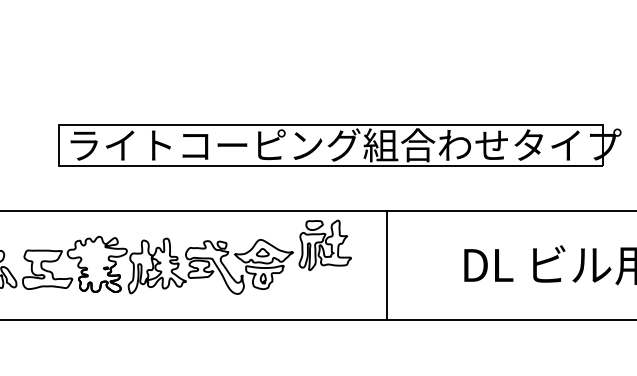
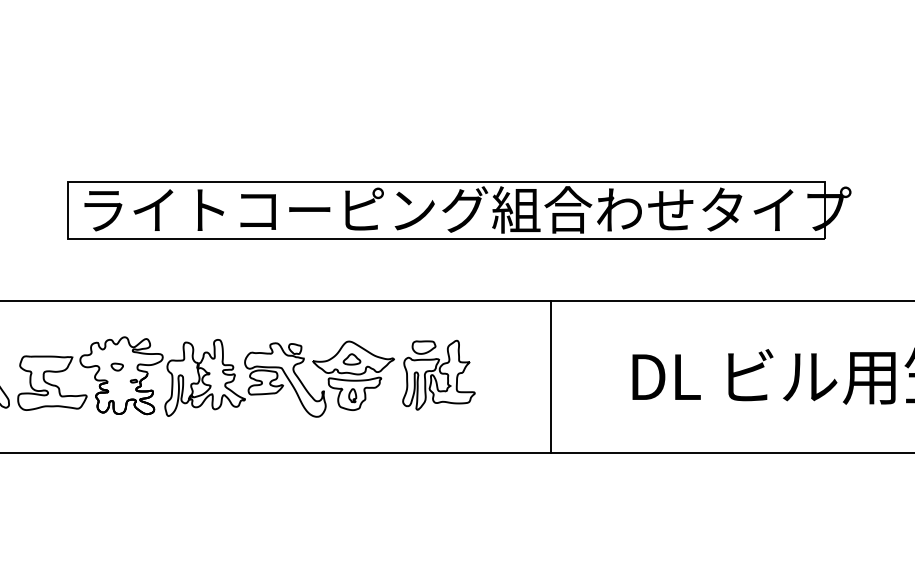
part: (324, 244) -> (438, 374), moved
part: (93, 257) -> (116, 366), added
line: (386, 264) -> (550, 376), moved

